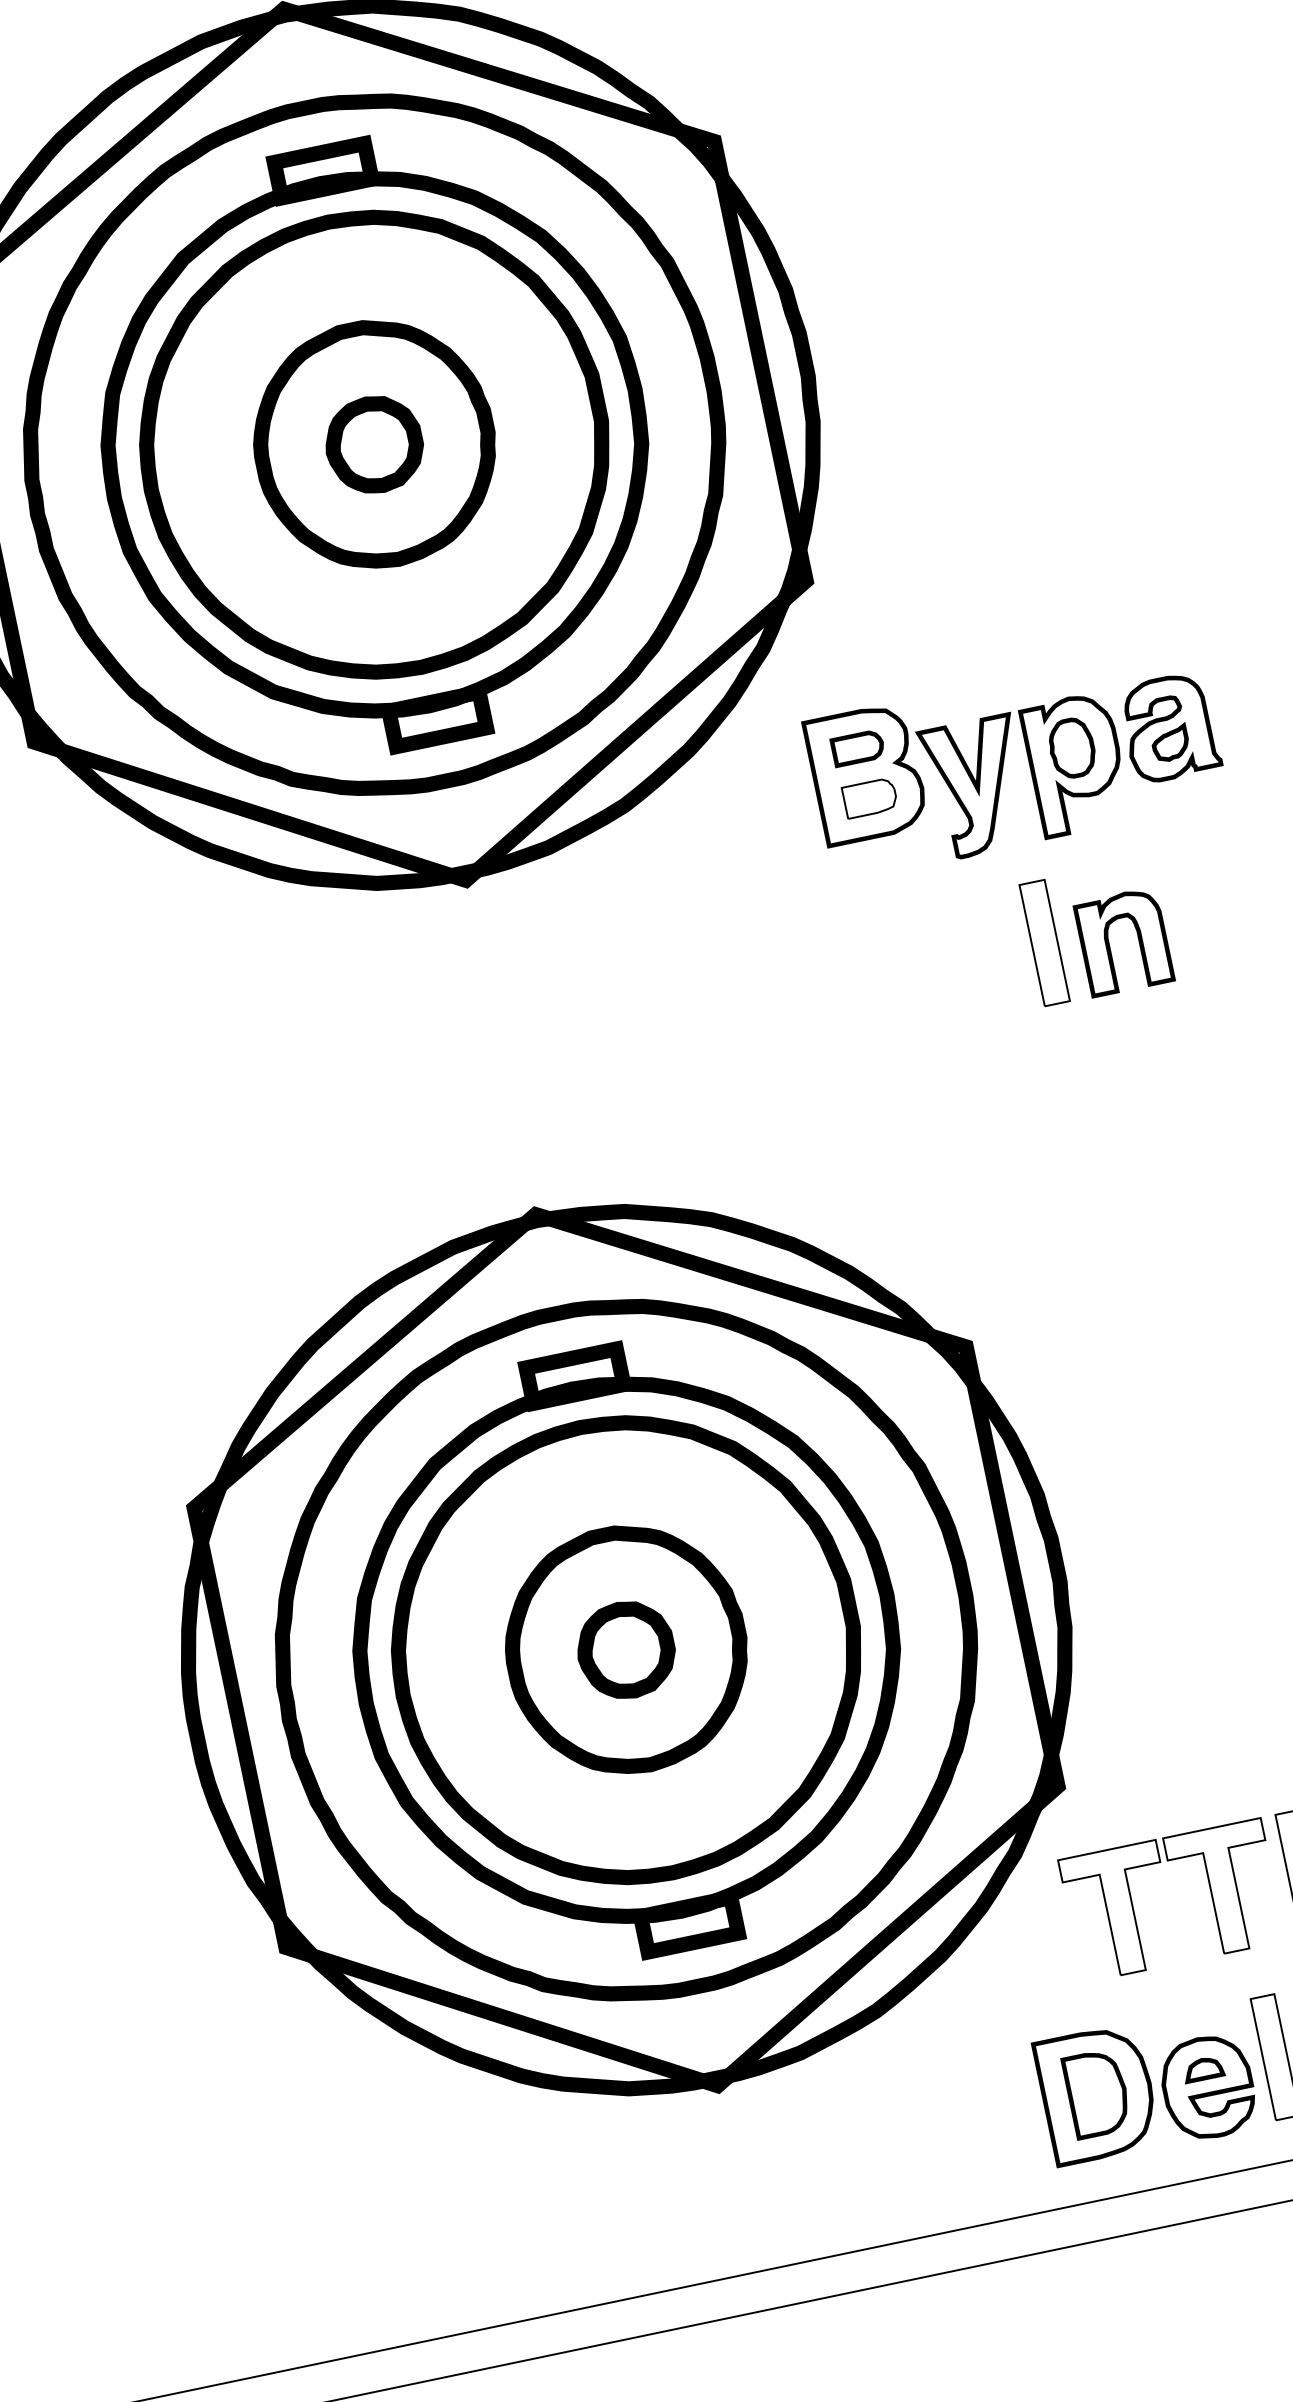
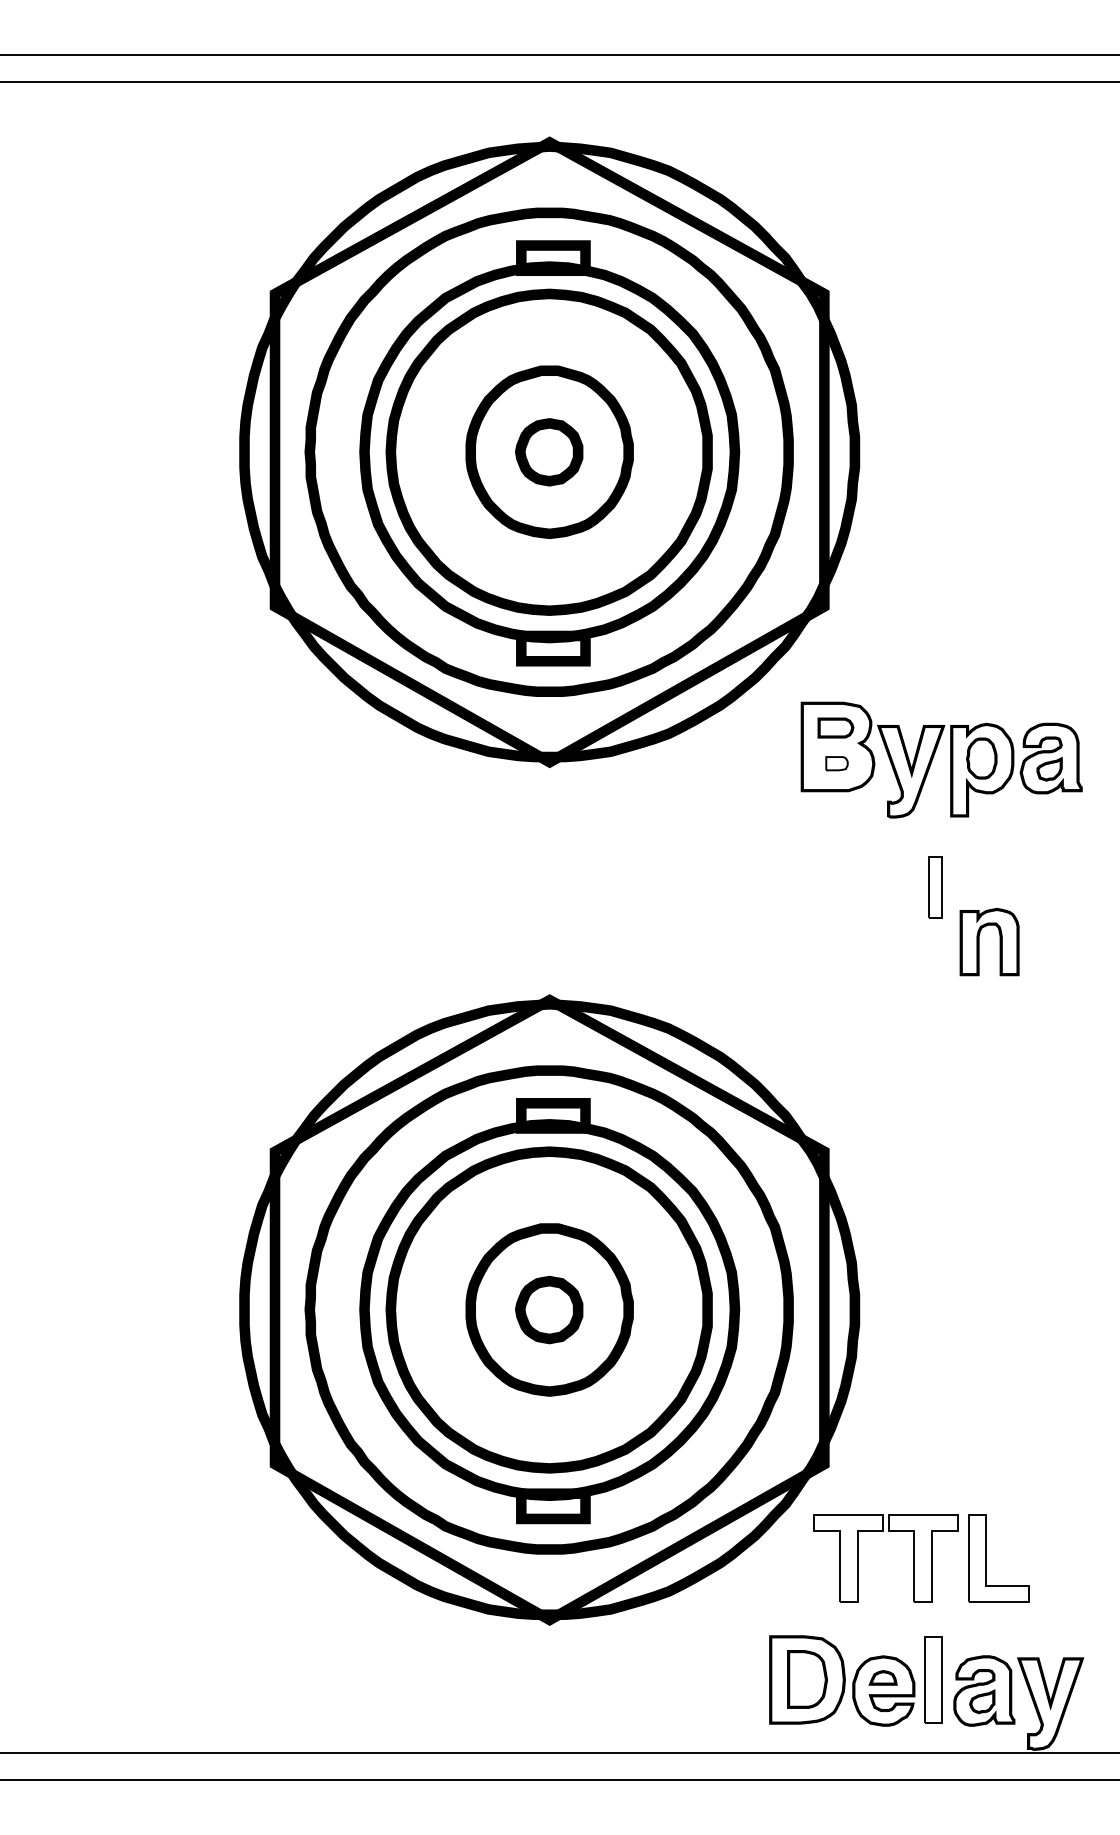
part: (869, 797) -> (836, 763), size x0.6
part: (1044, 943) -> (935, 887), size x0.7
part: (1109, 945) -> (979, 942), moved

